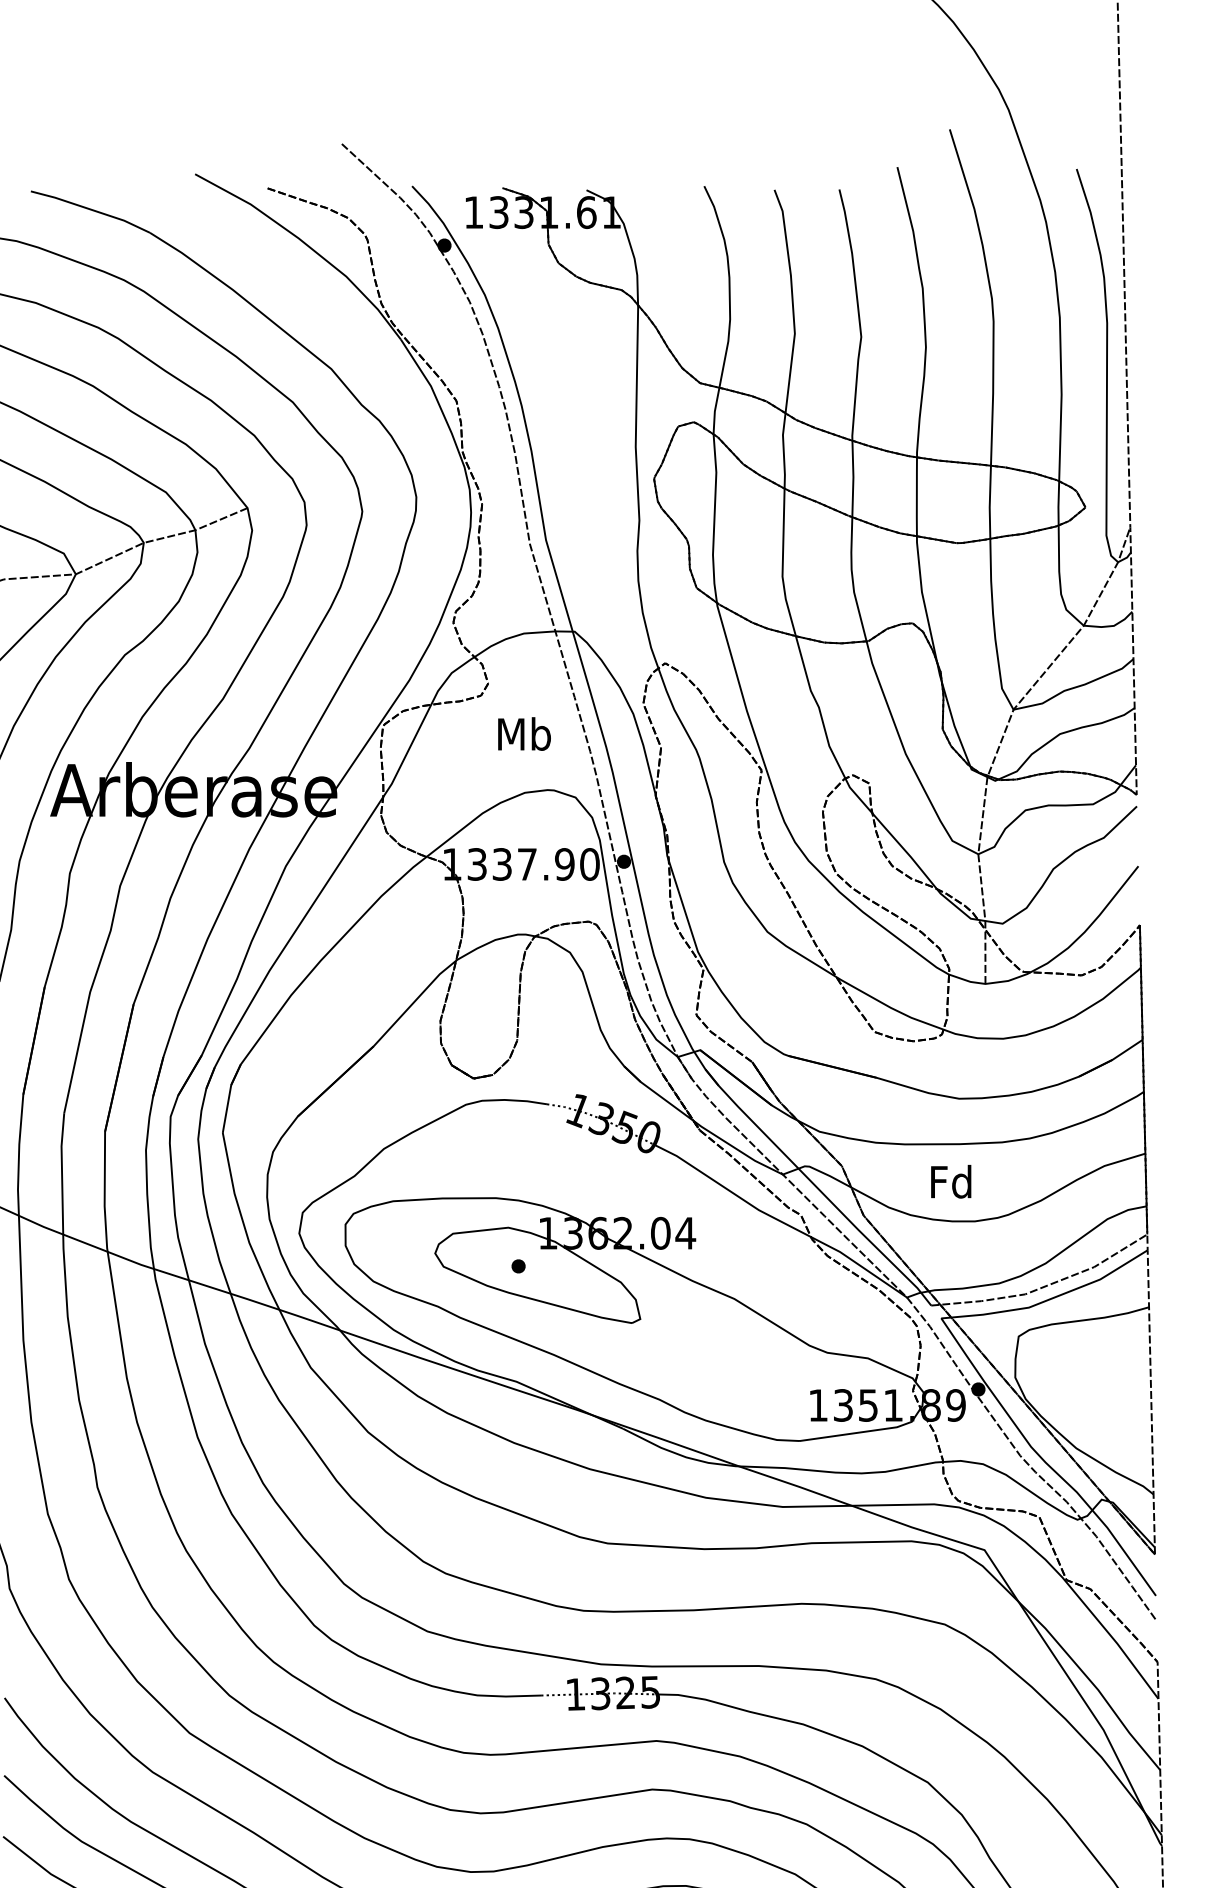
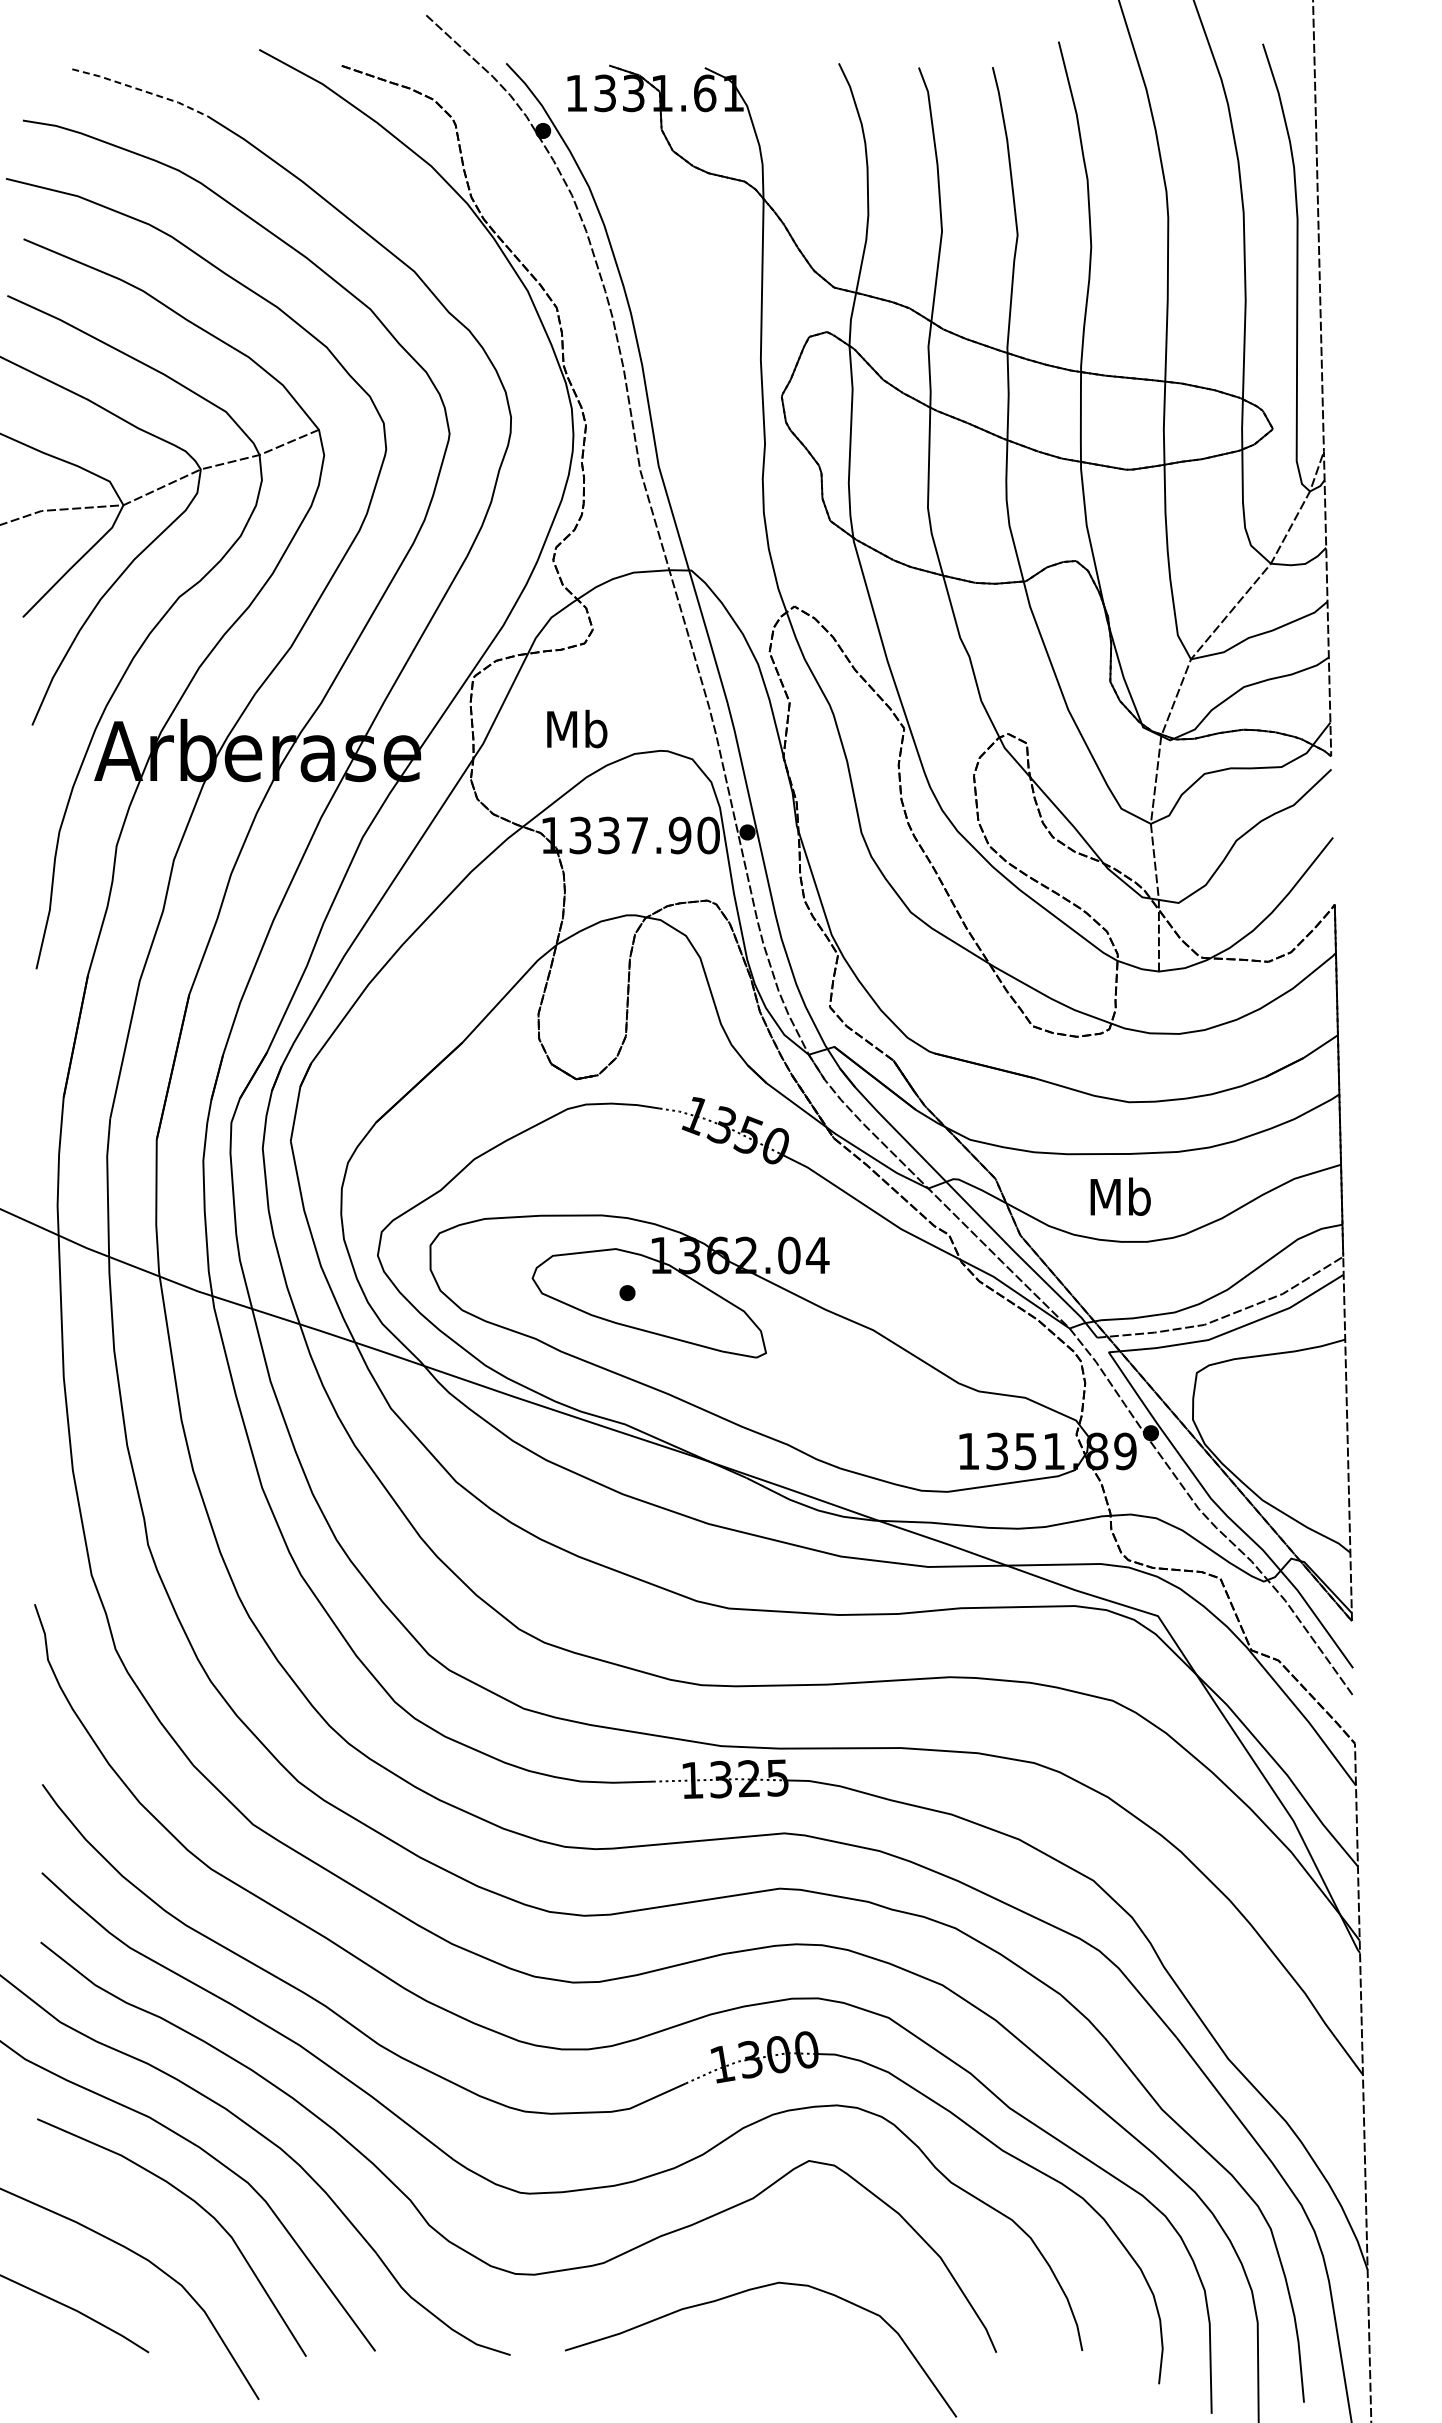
line: (91, 210) -> (141, 90), solid -> dashed
text: (524, 733) -> (577, 728), moved
text: (951, 1181) -> (1120, 1196), Fd -> Mb

